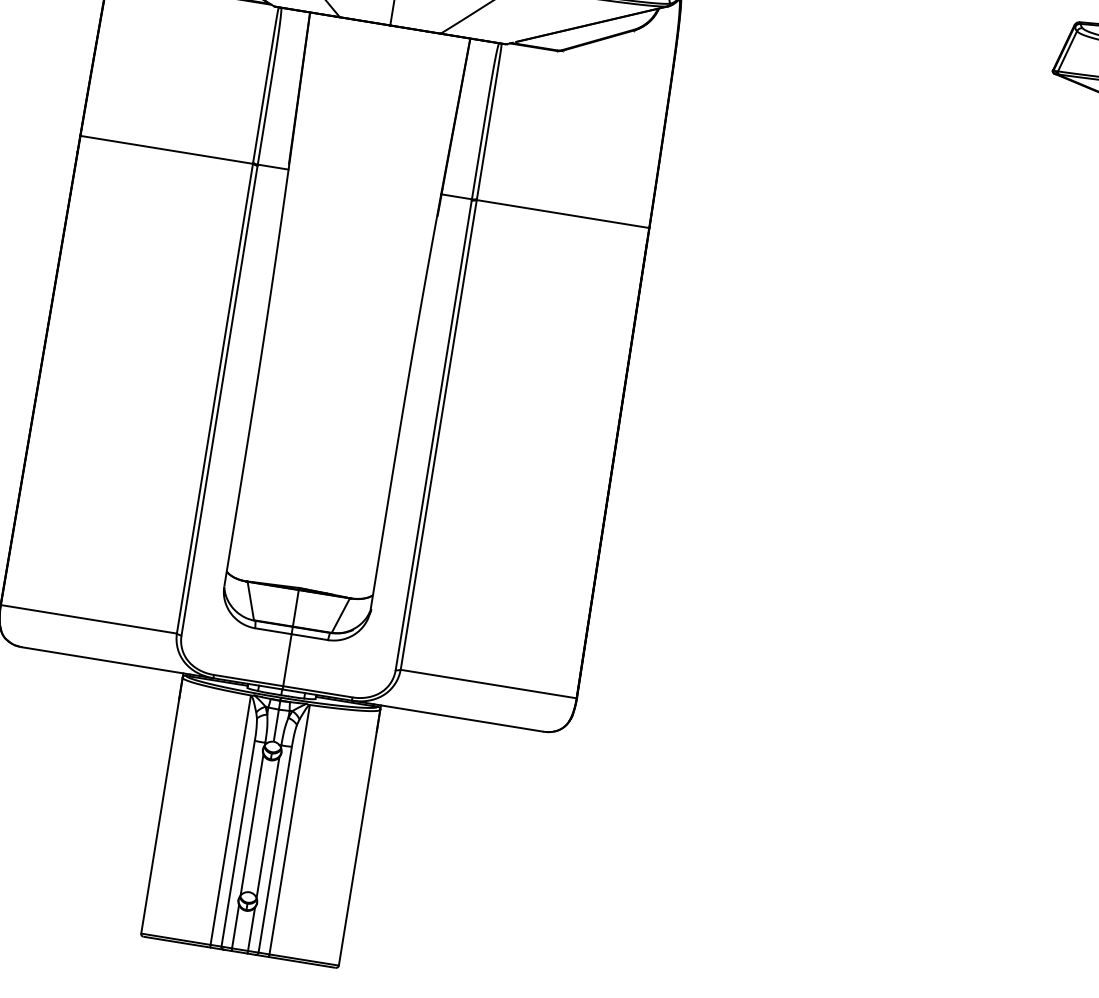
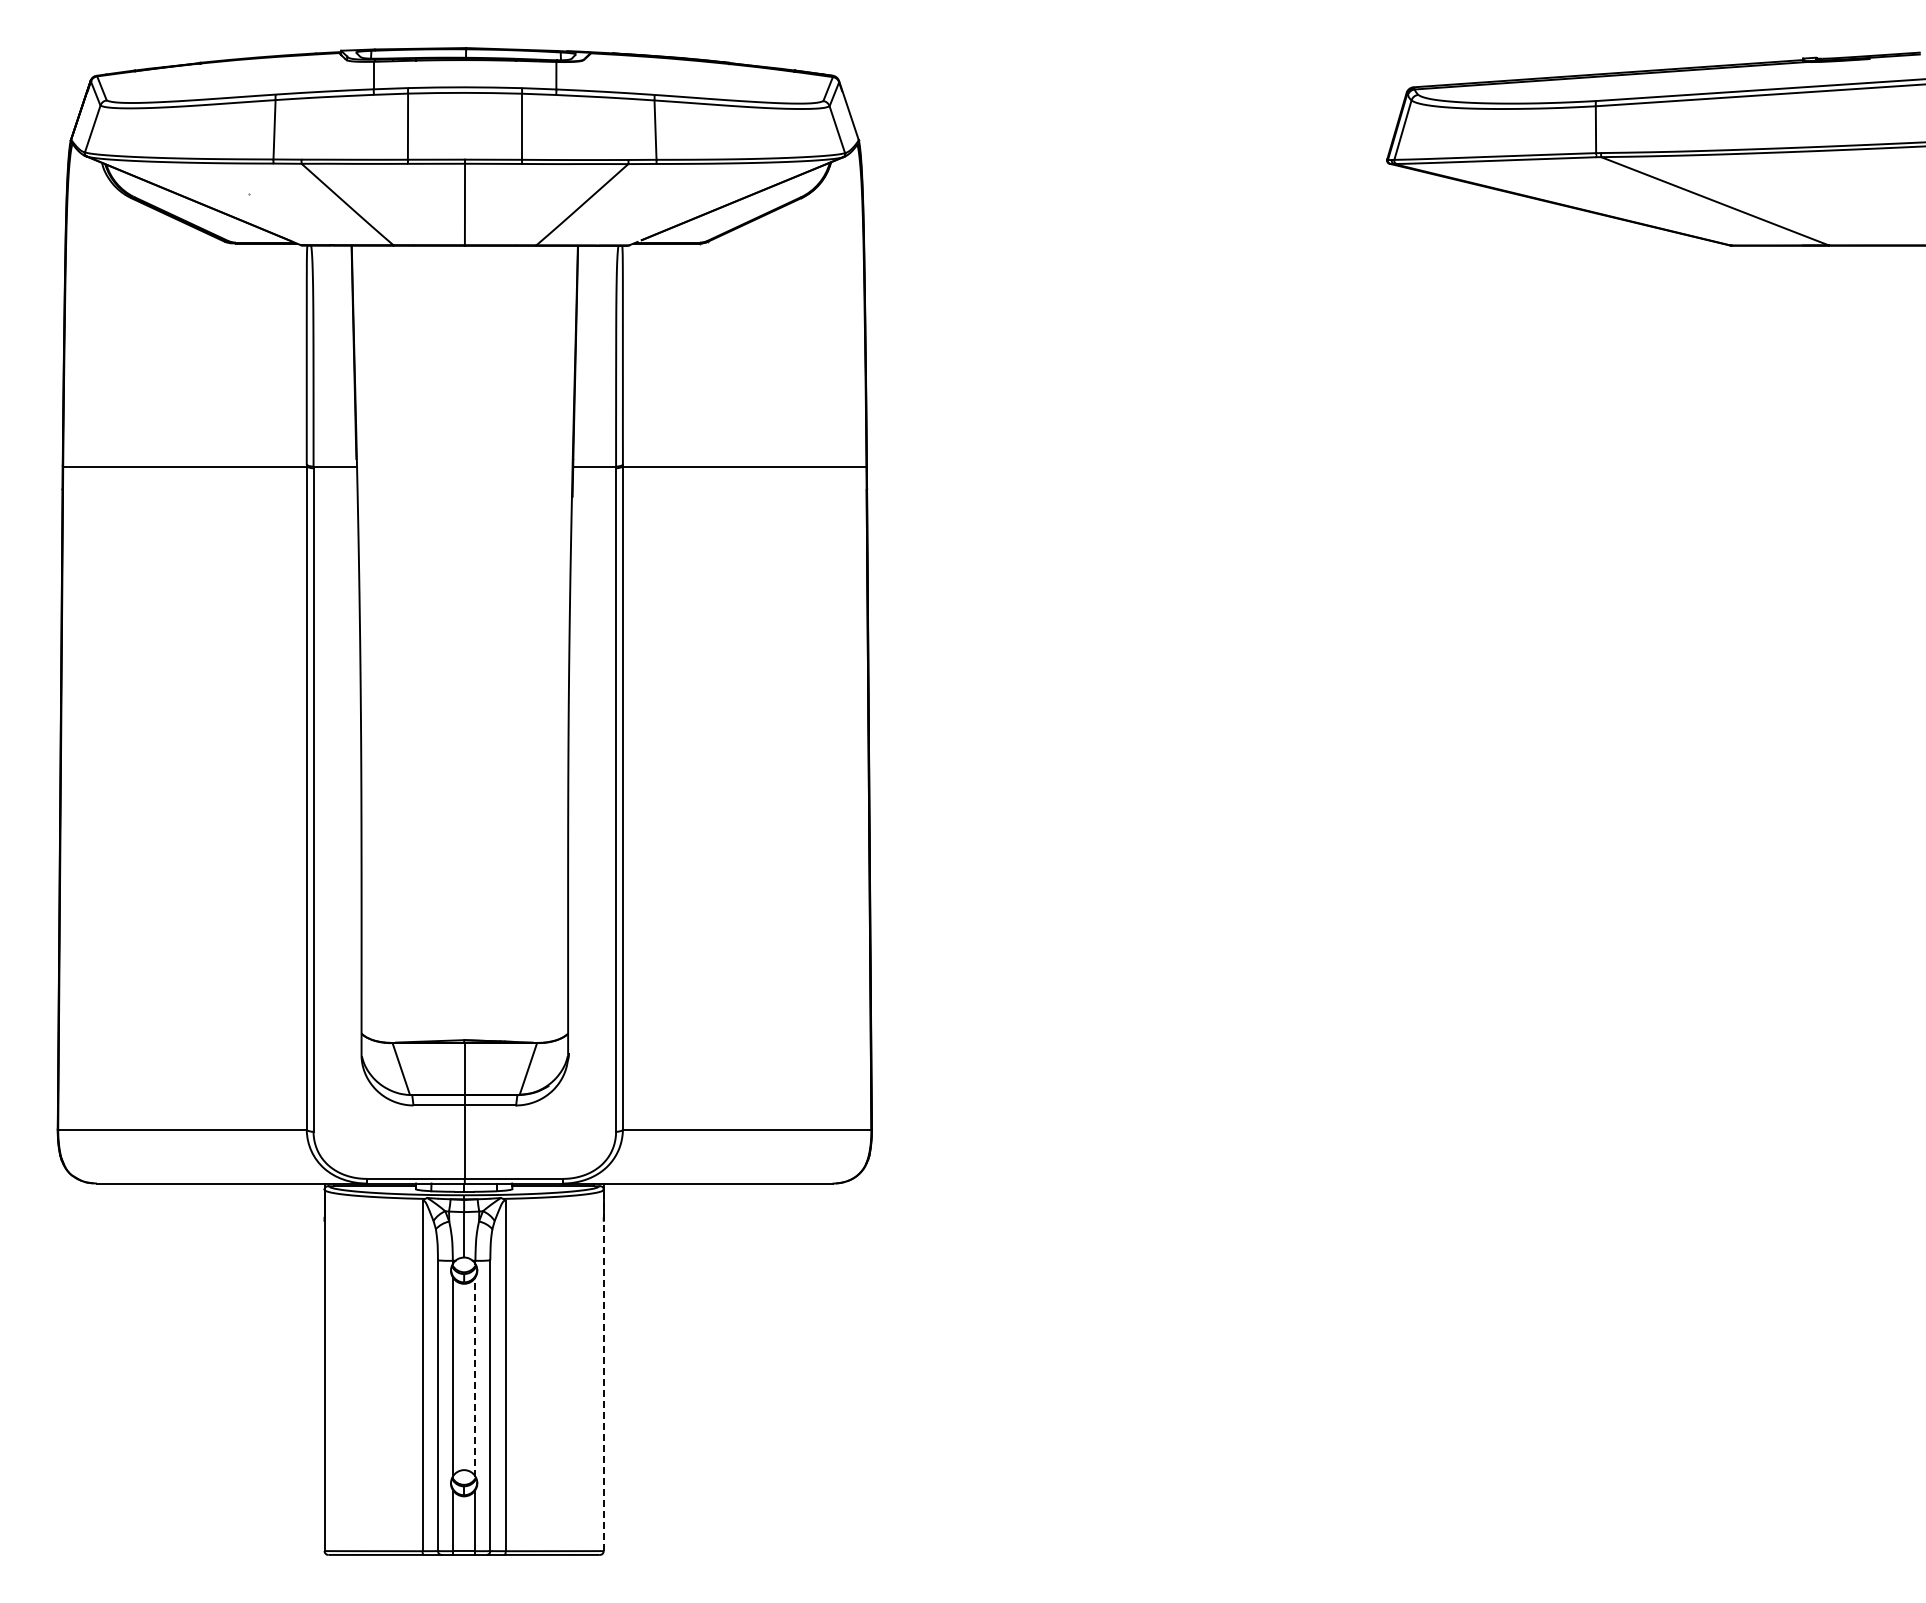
line: (268, 827) -> (475, 1376), solid -> dashed
line: (359, 837) -> (603, 1370), solid -> dashed

